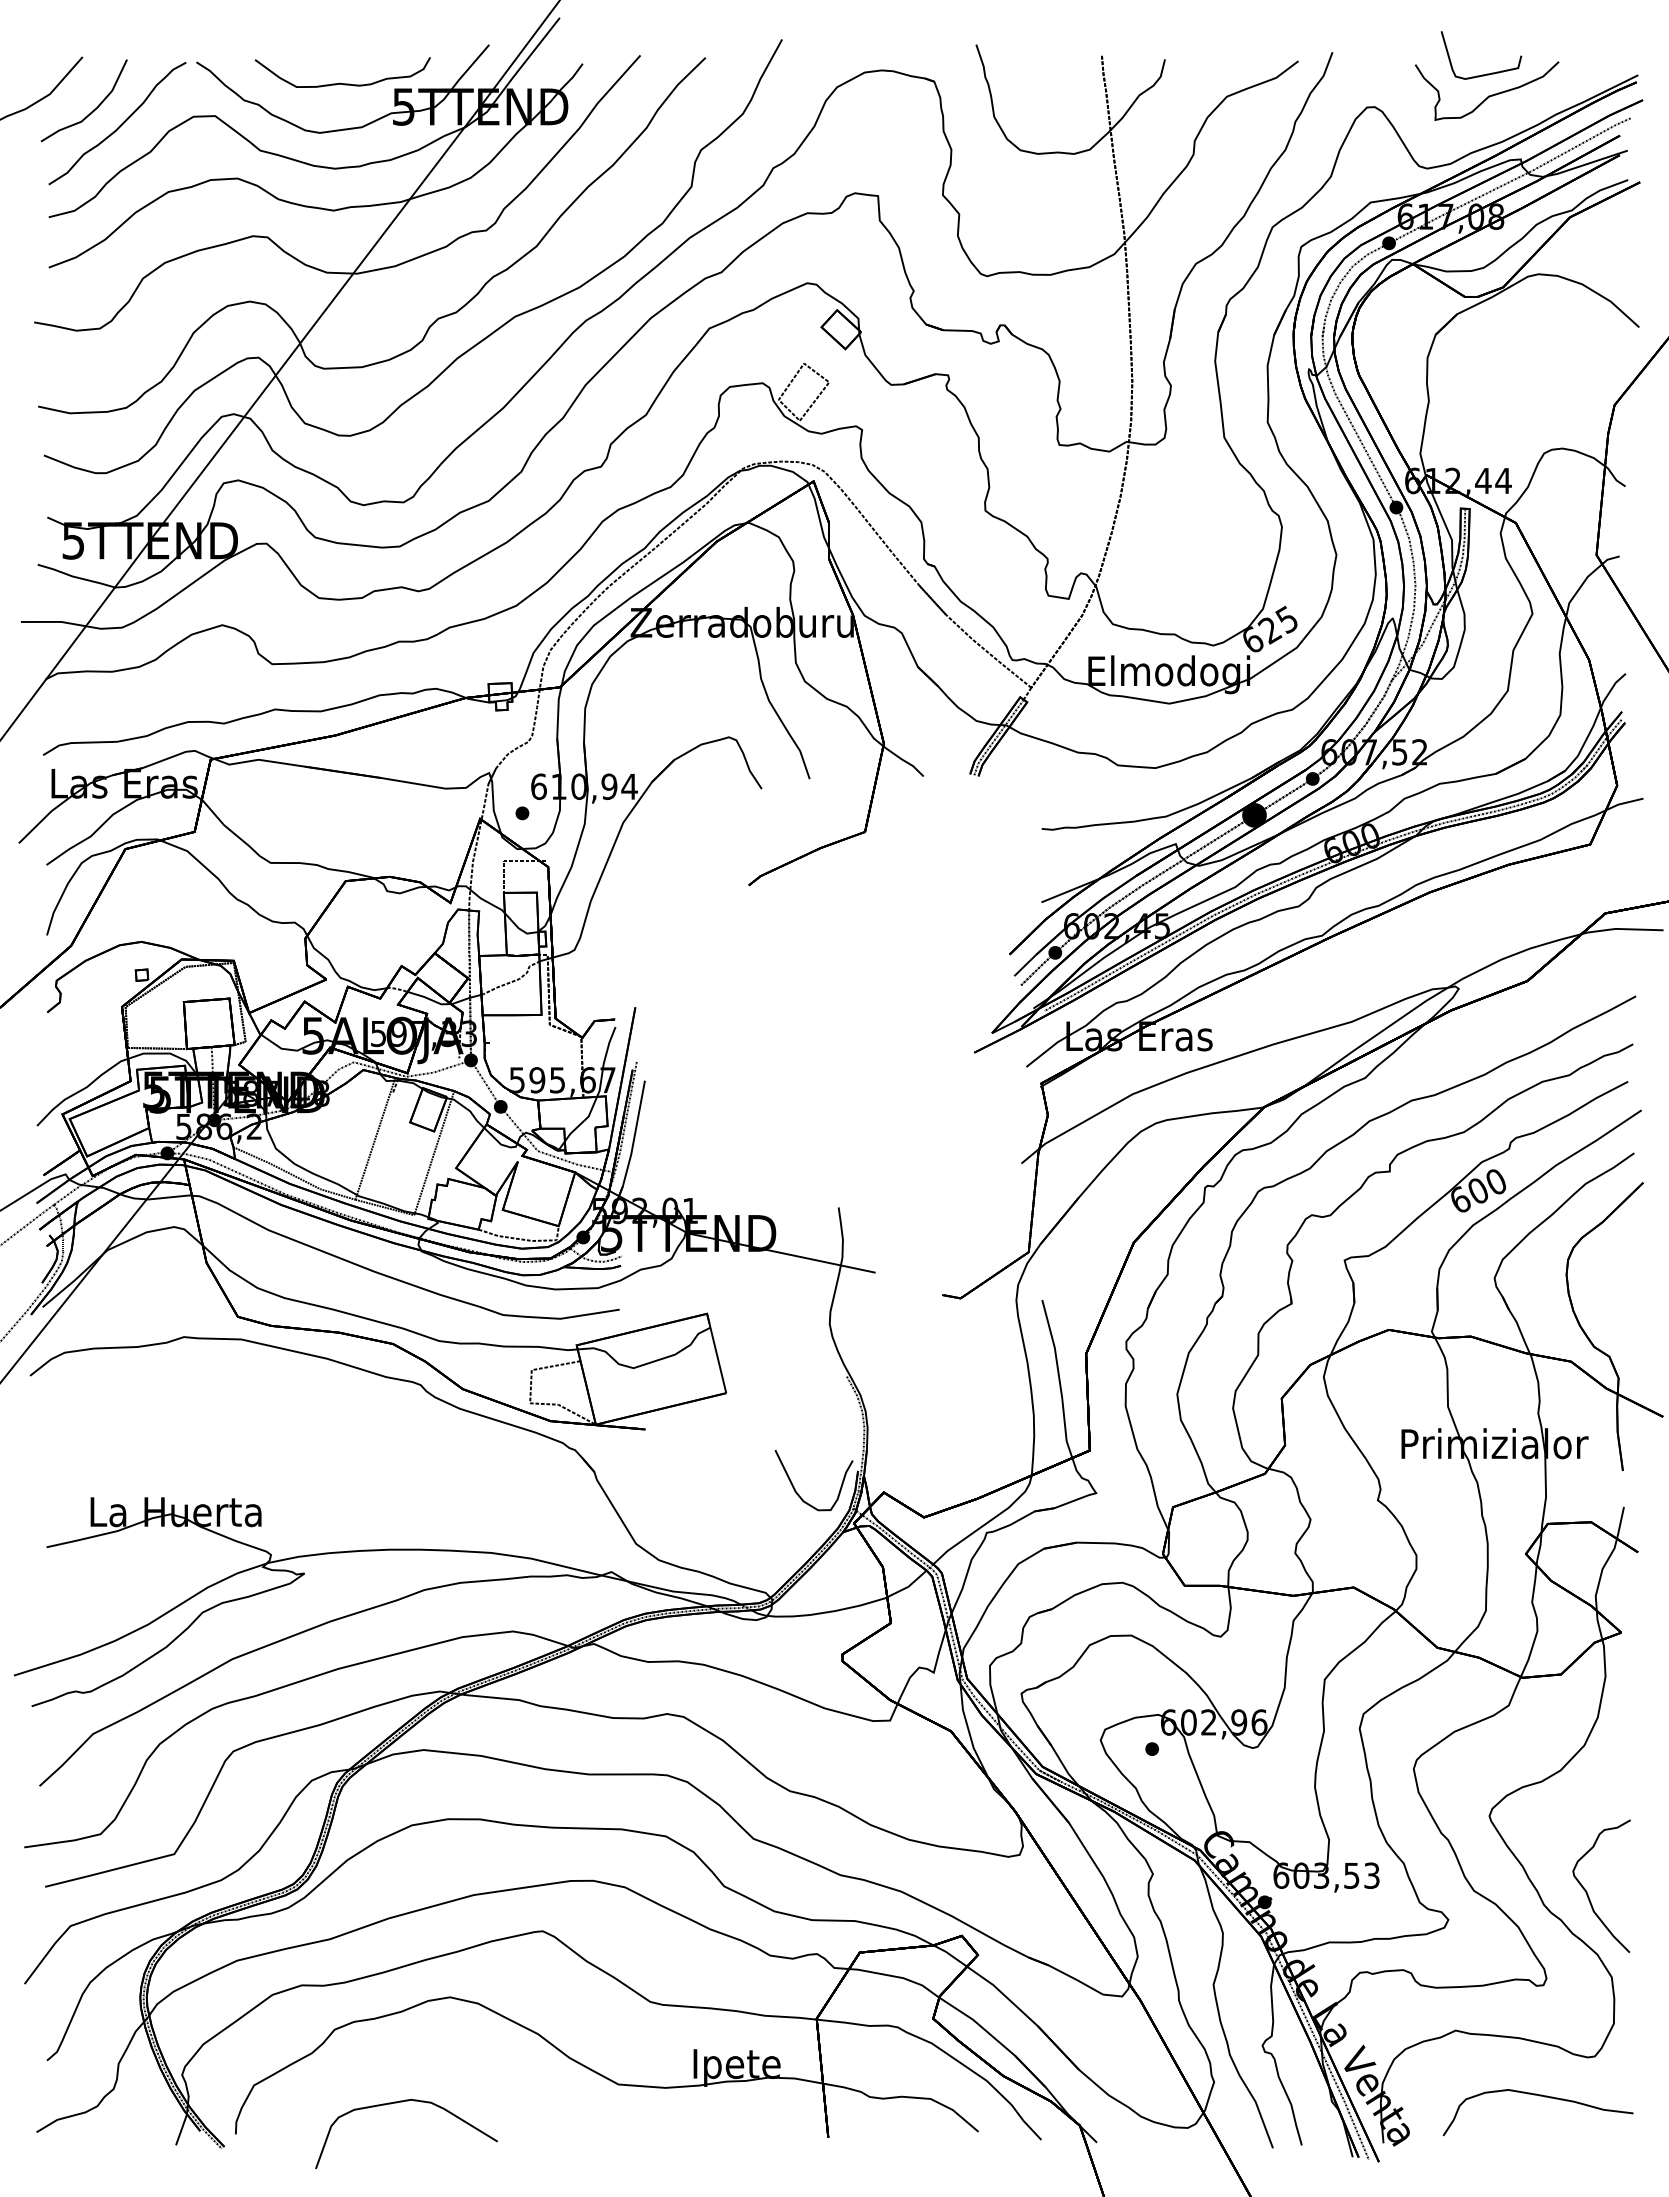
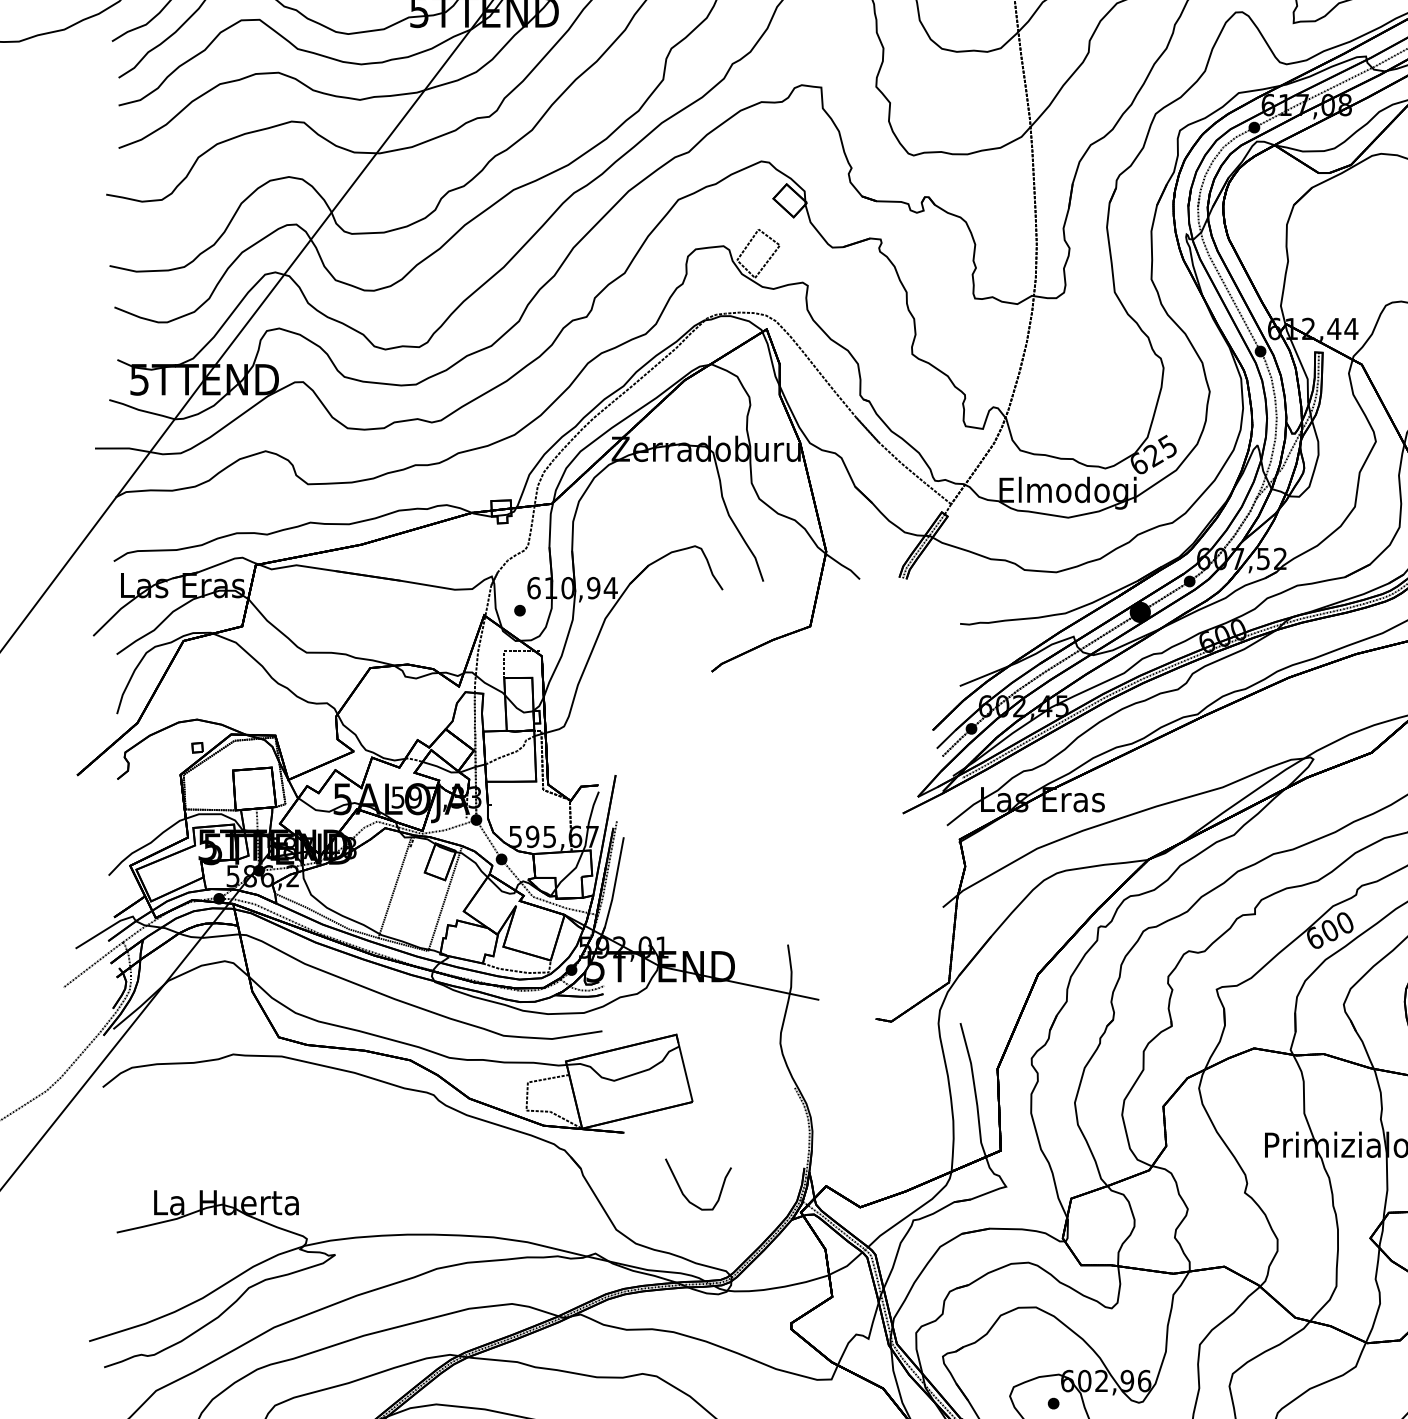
curve: (795, 1488) -> (682, 1191), moved

